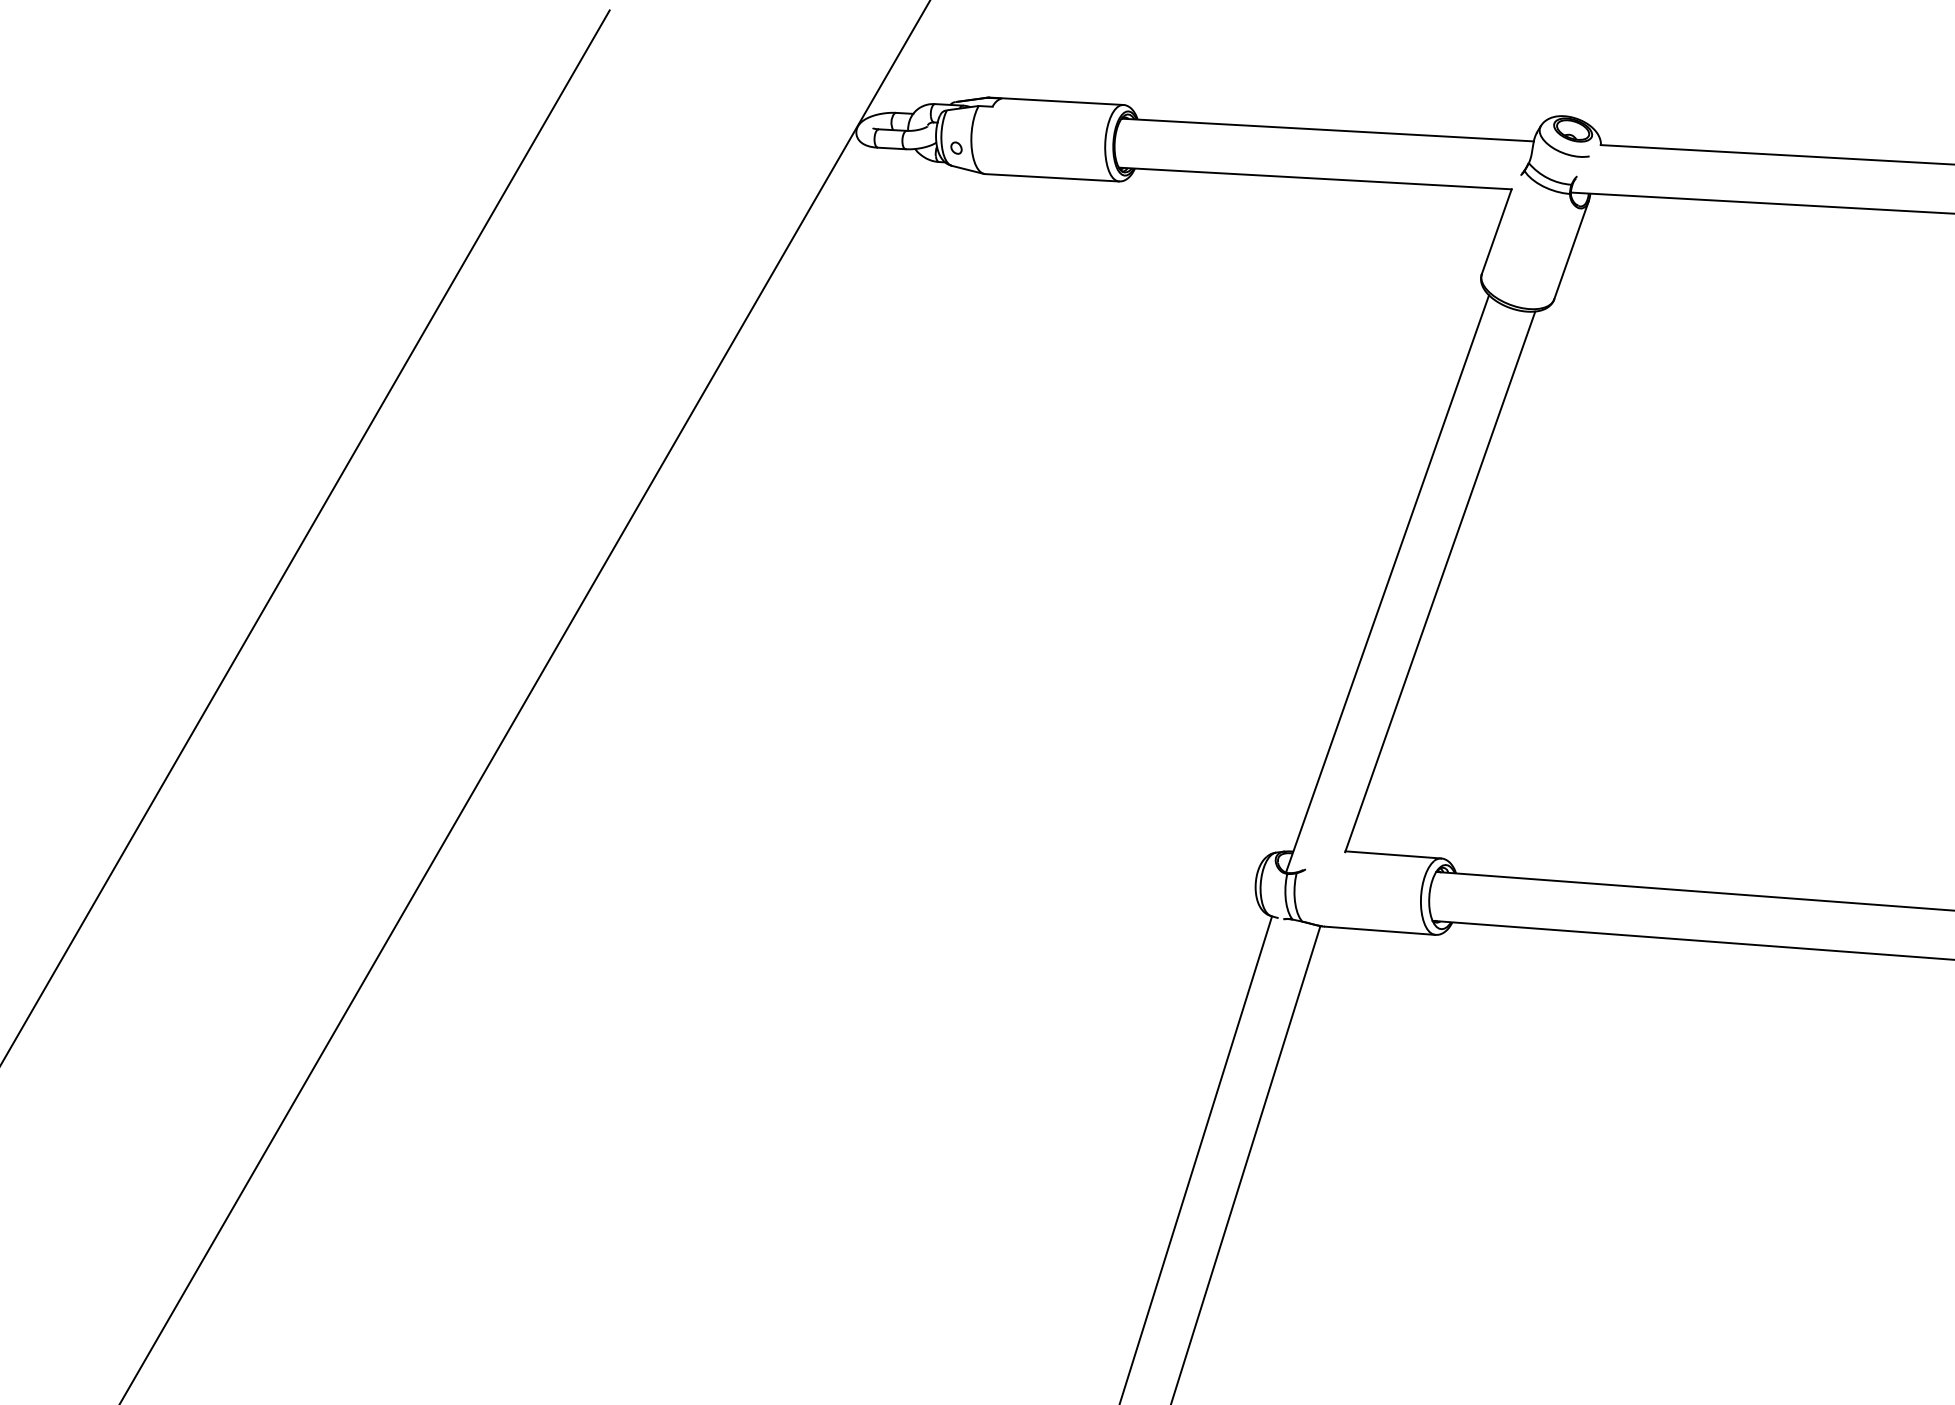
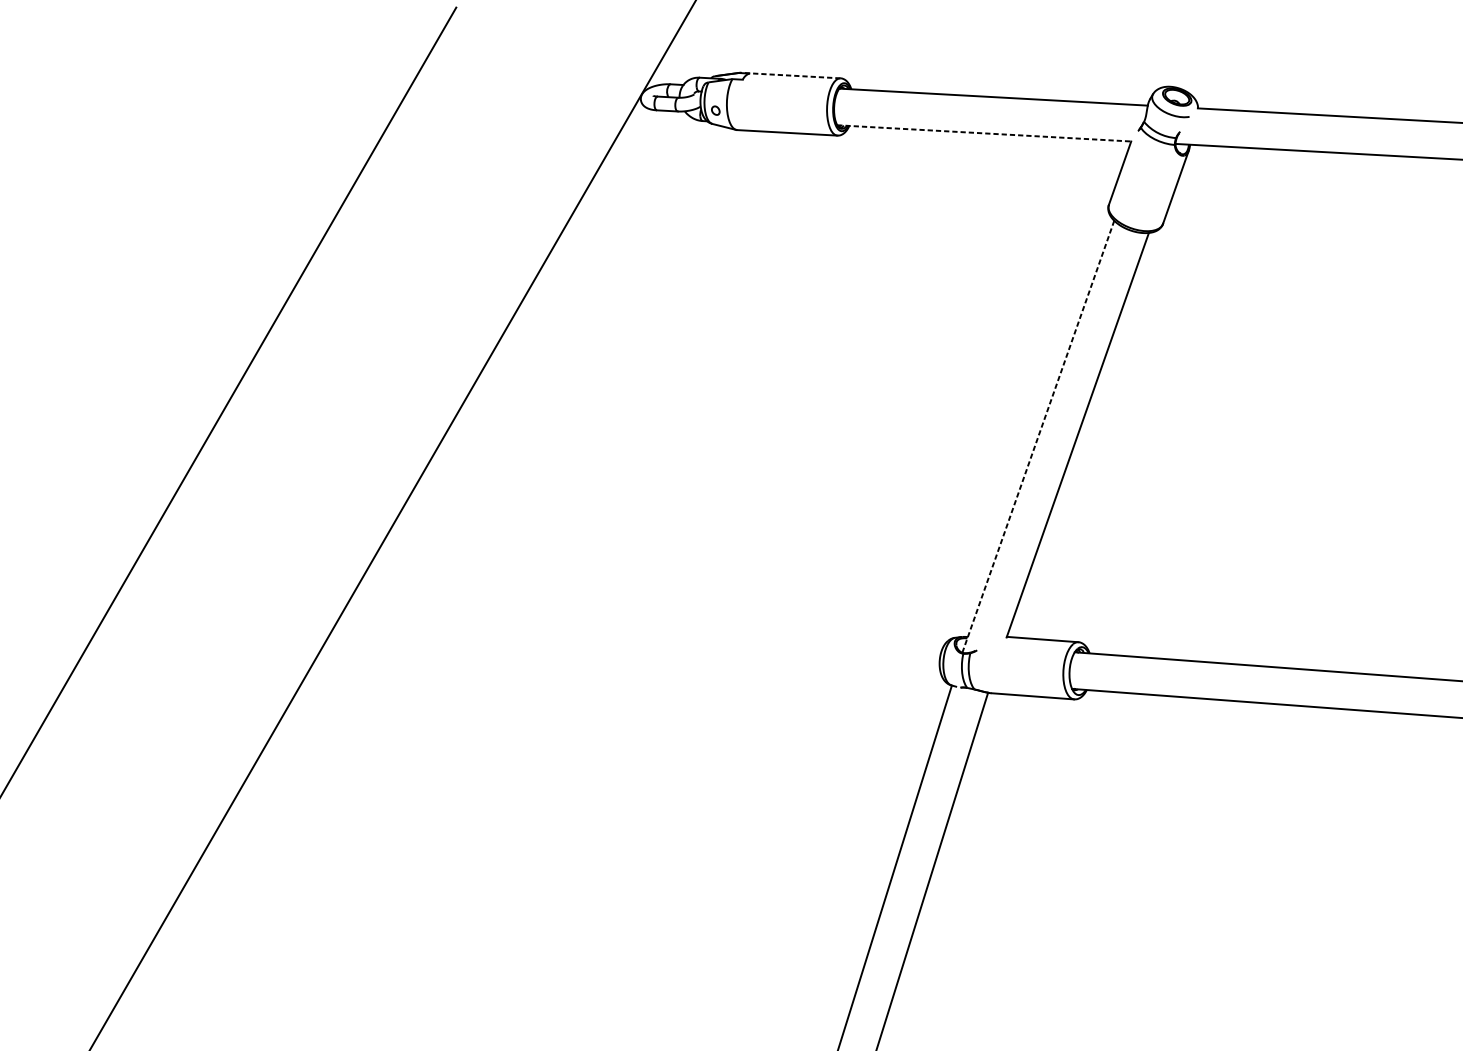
line: (1055, 101) -> (789, 75), solid -> dashed
line: (1315, 178) -> (984, 133), solid -> dashed
line: (1387, 583) -> (1038, 436), solid -> dashed

